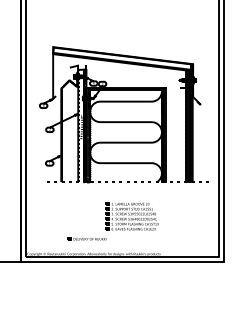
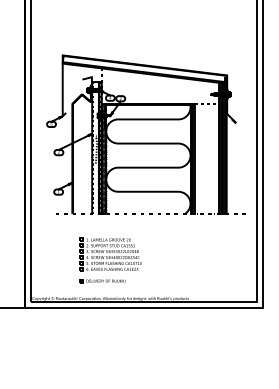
part: (132, 216) -> (110, 254), moved

